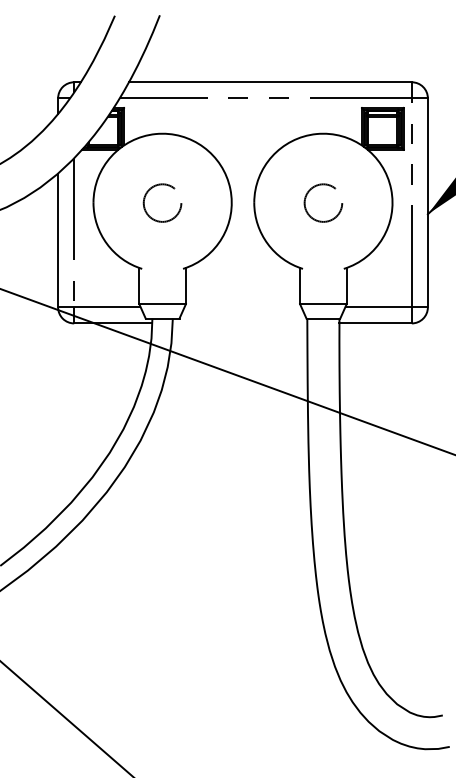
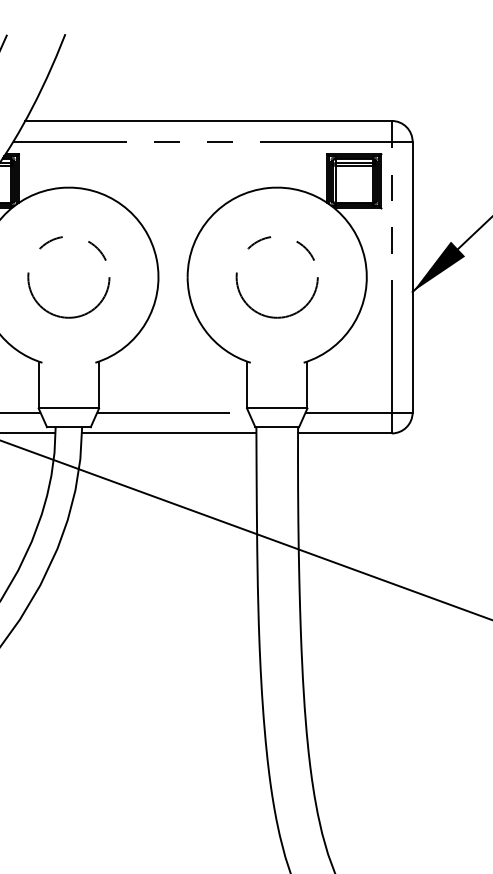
circle: (162, 203) -> (68, 278), size x1.67
circle: (323, 203) -> (277, 278), size x1.67
line: (242, 307) -> (172, 412), added
line: (239, 323) -> (168, 433), added

